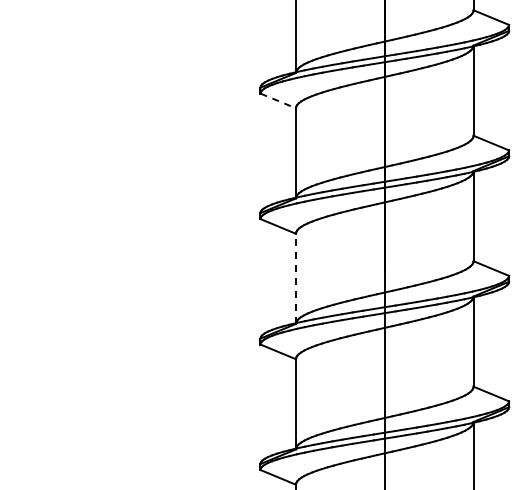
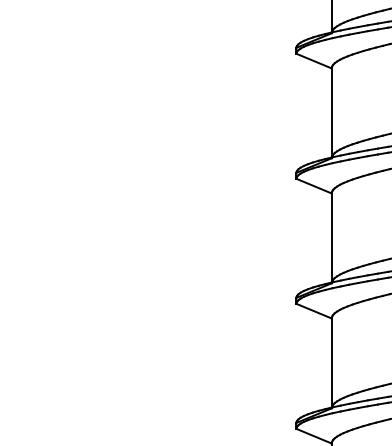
line: (278, 101) -> (314, 61), dashed -> solid
line: (295, 278) -> (331, 238), dashed -> solid

